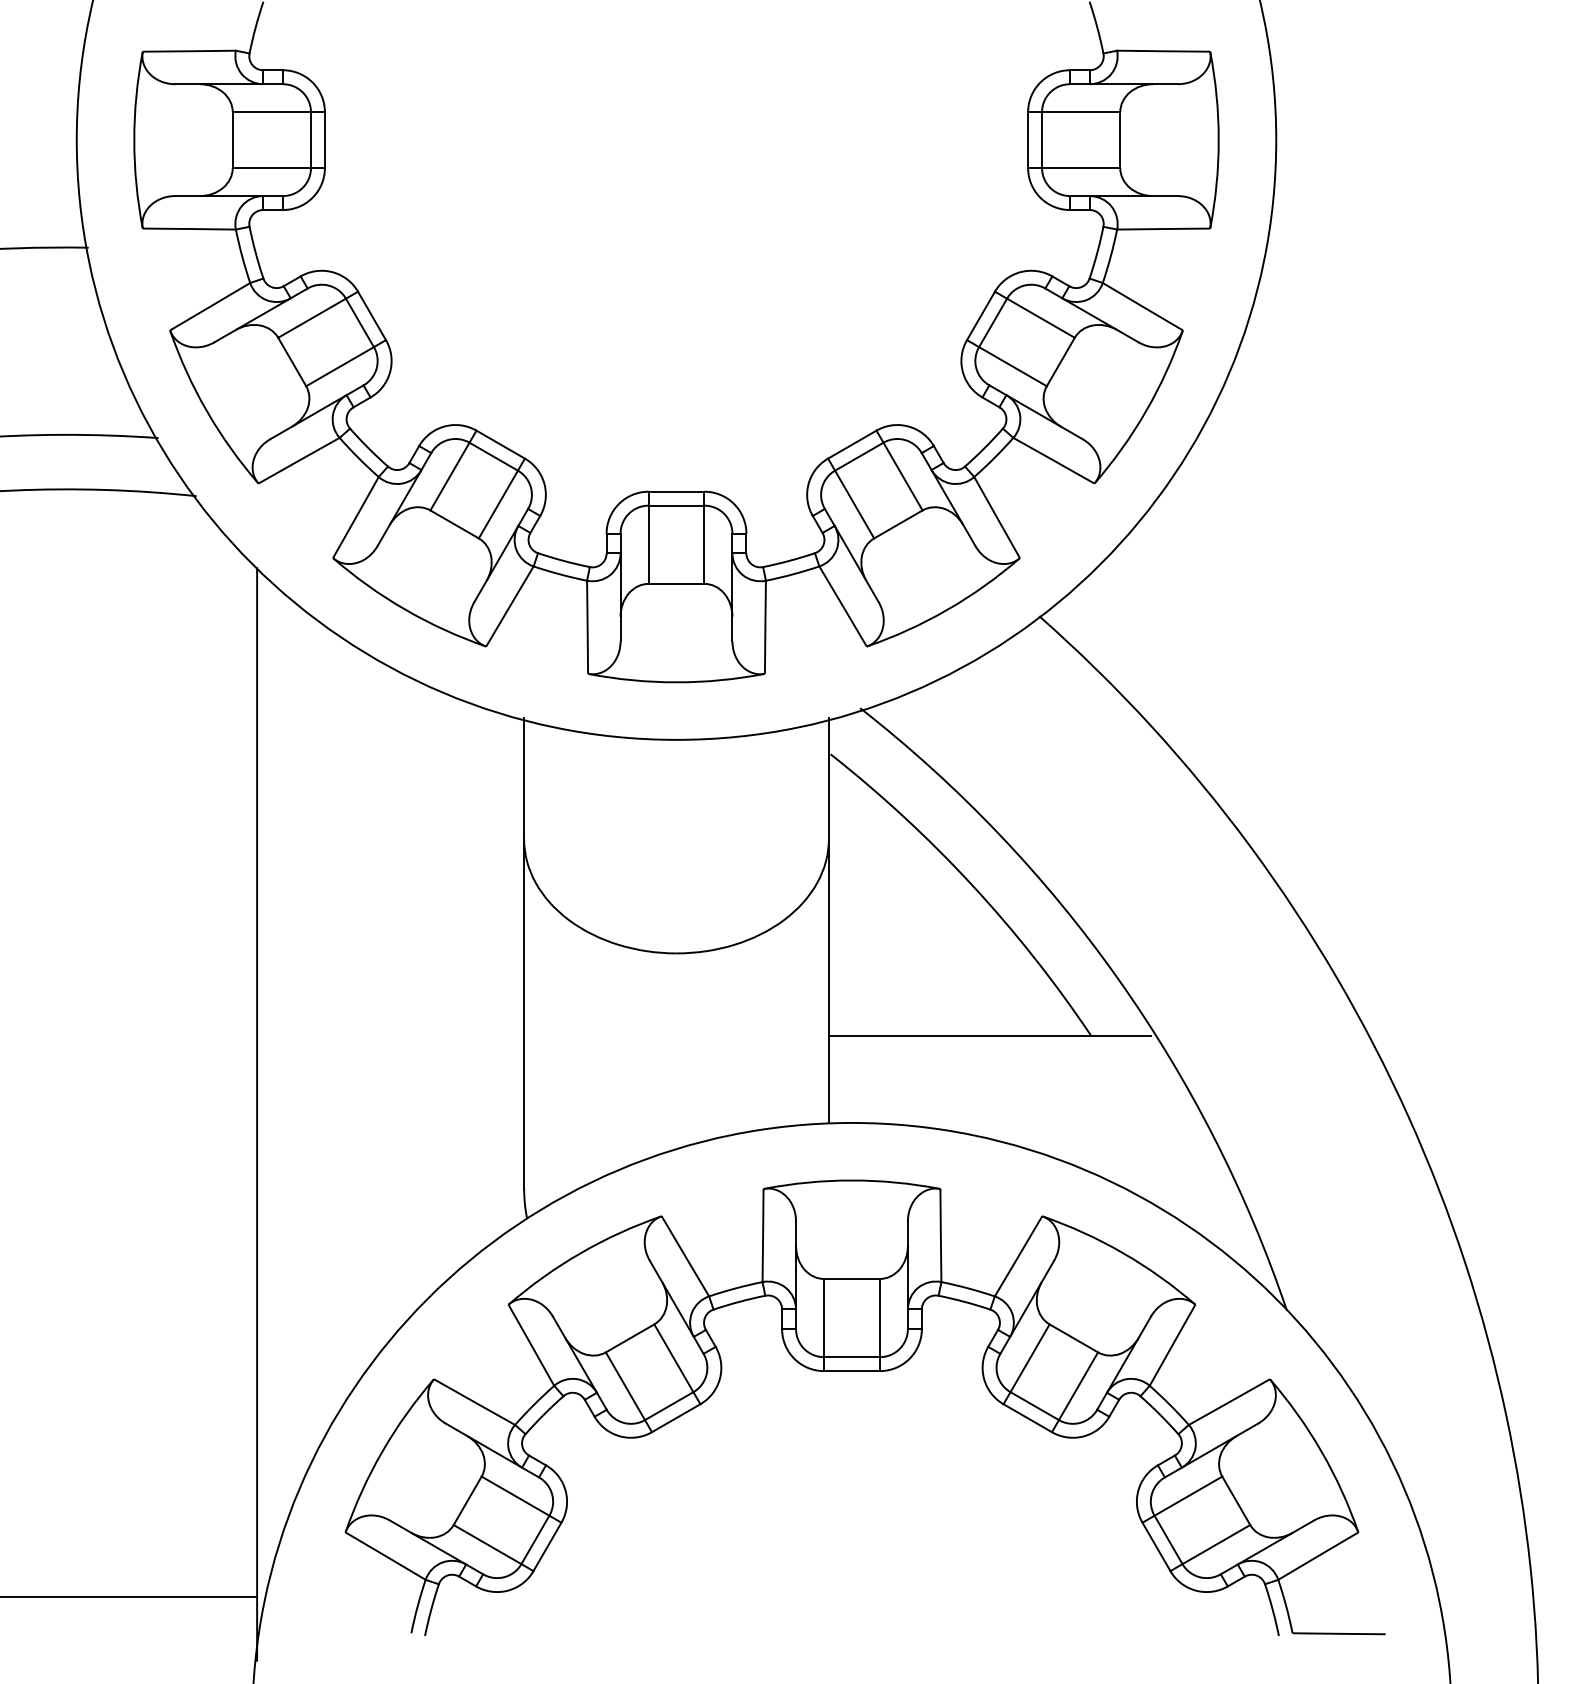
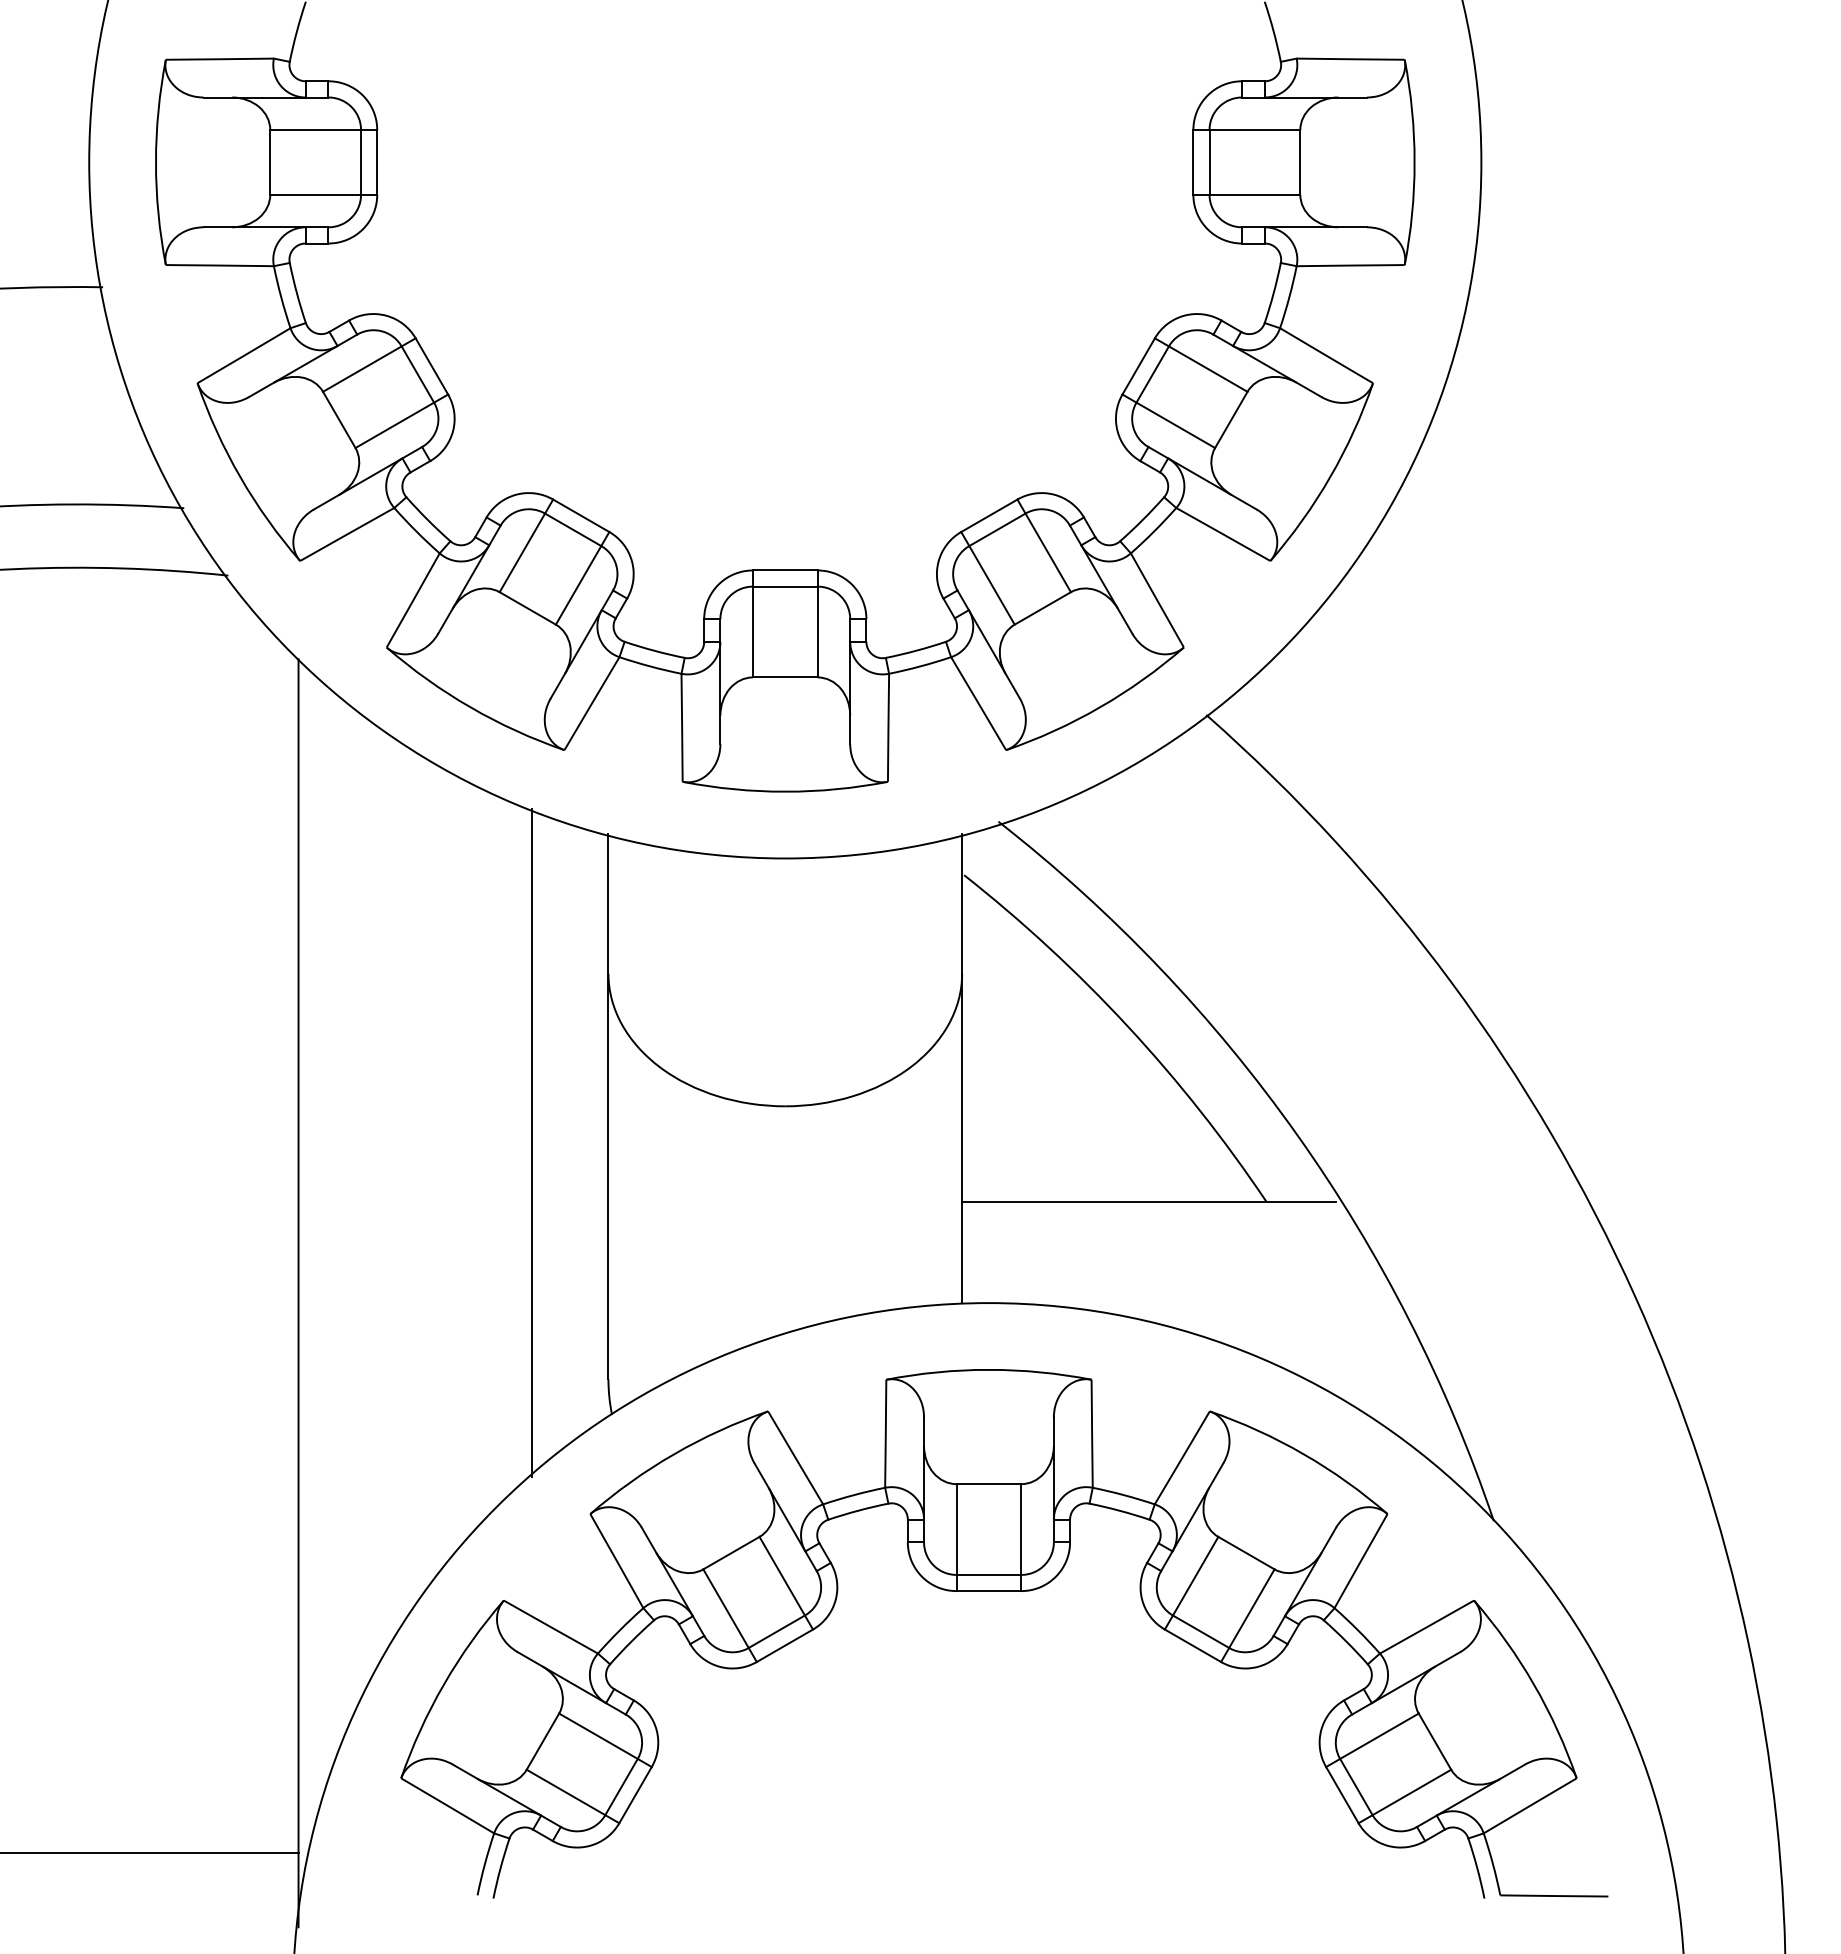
line: (458, 984) -> (532, 1142), added

